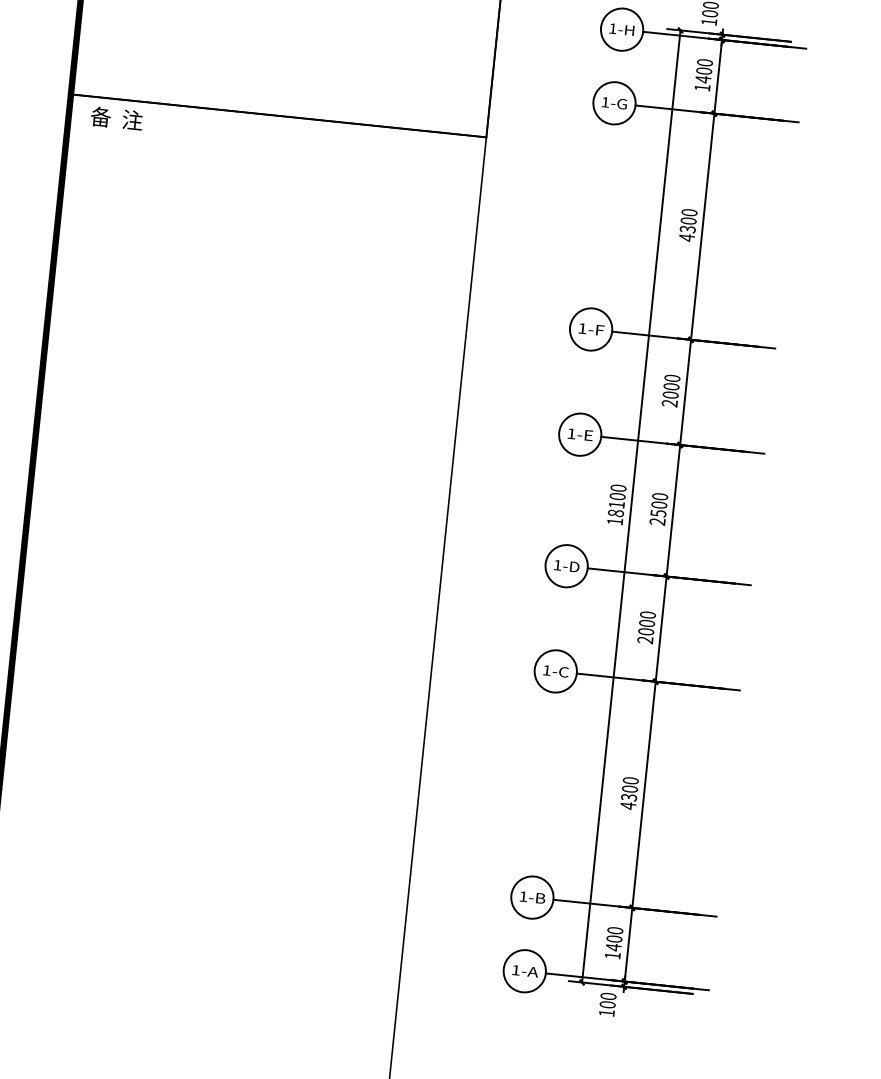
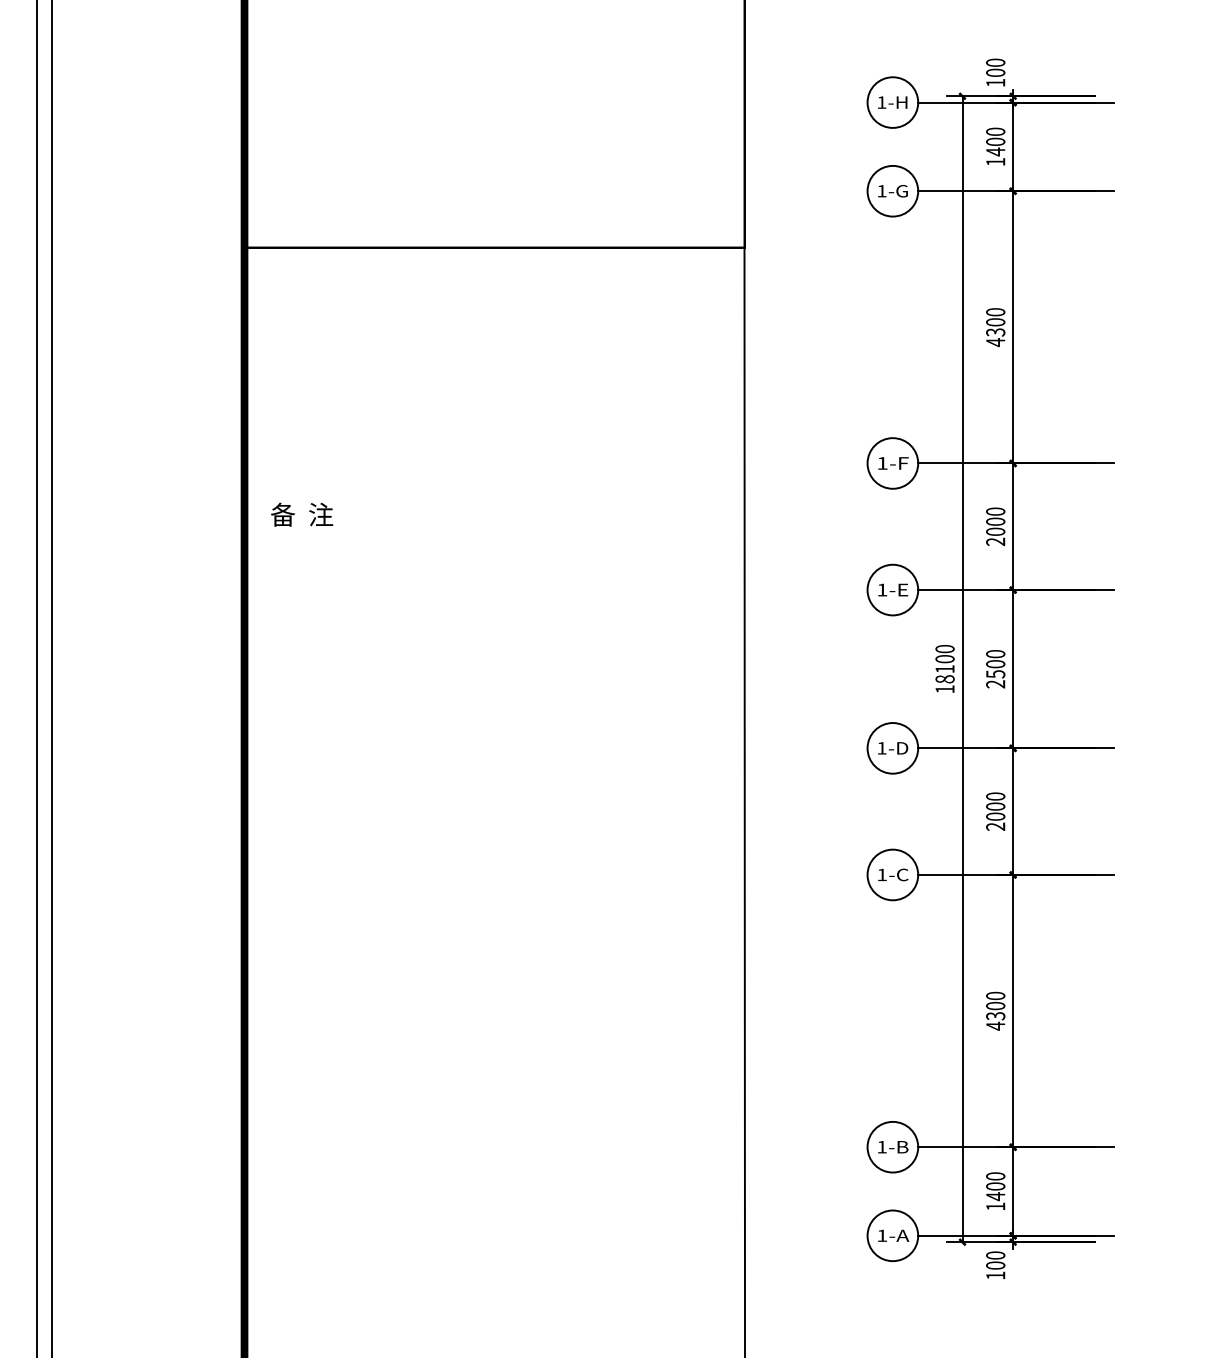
text: (117, 118) -> (302, 514), moved

